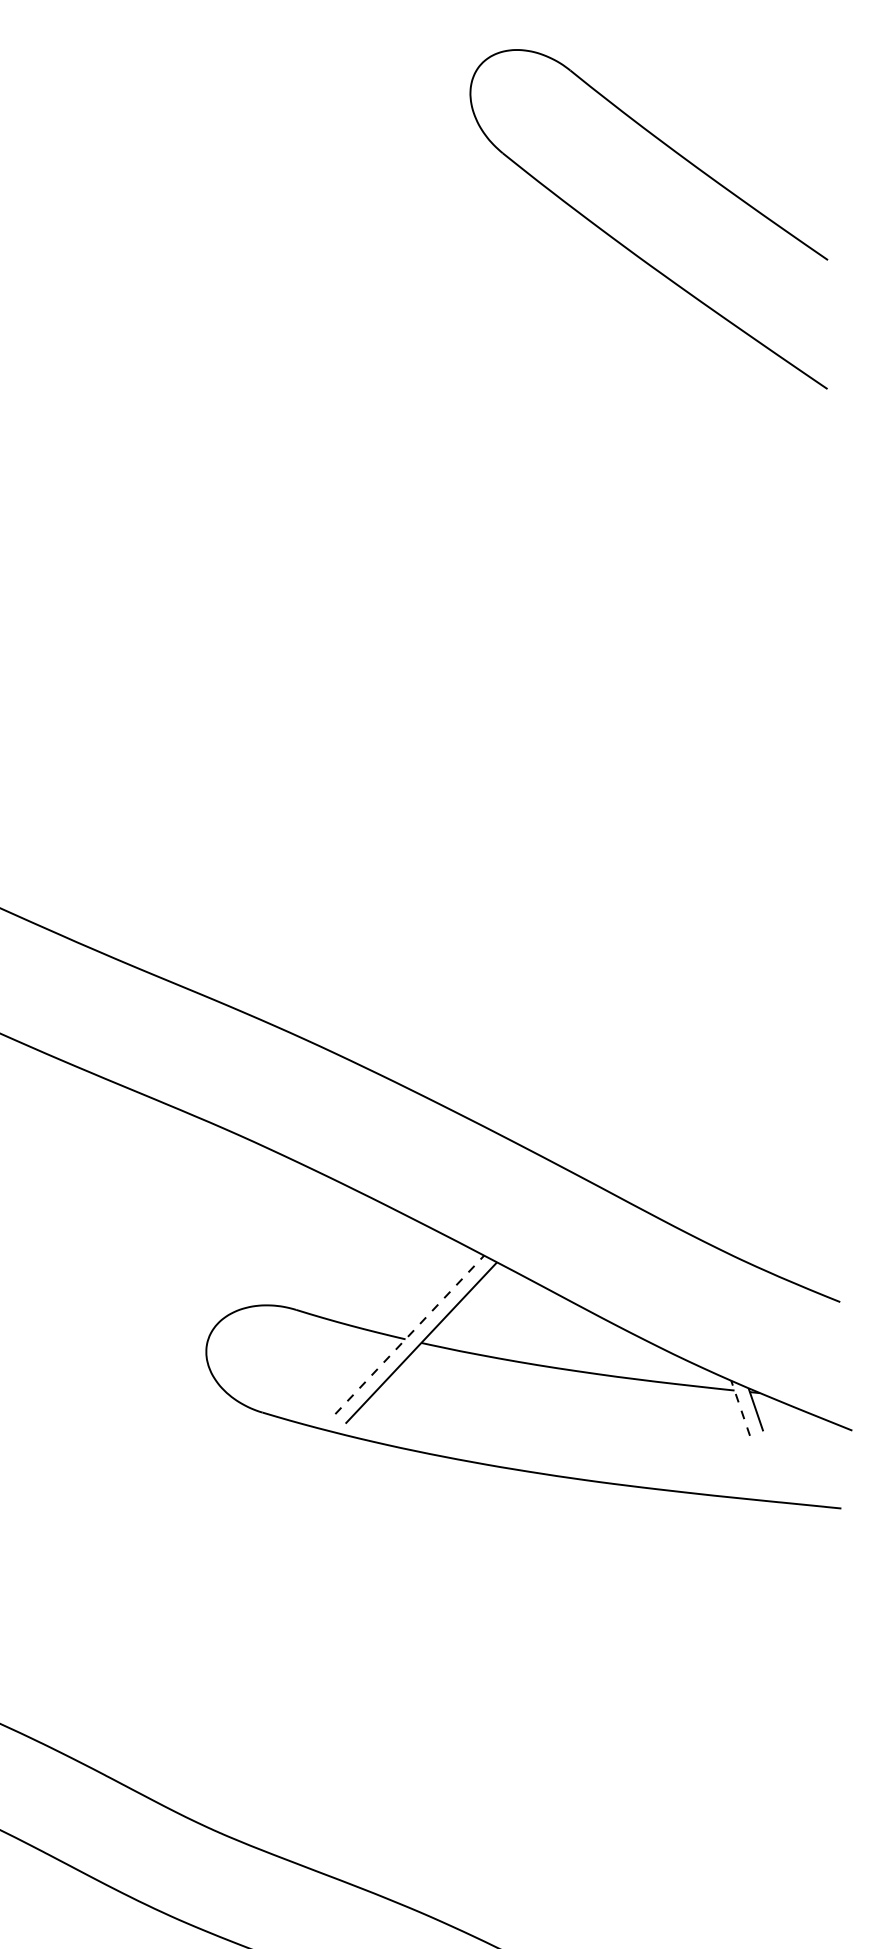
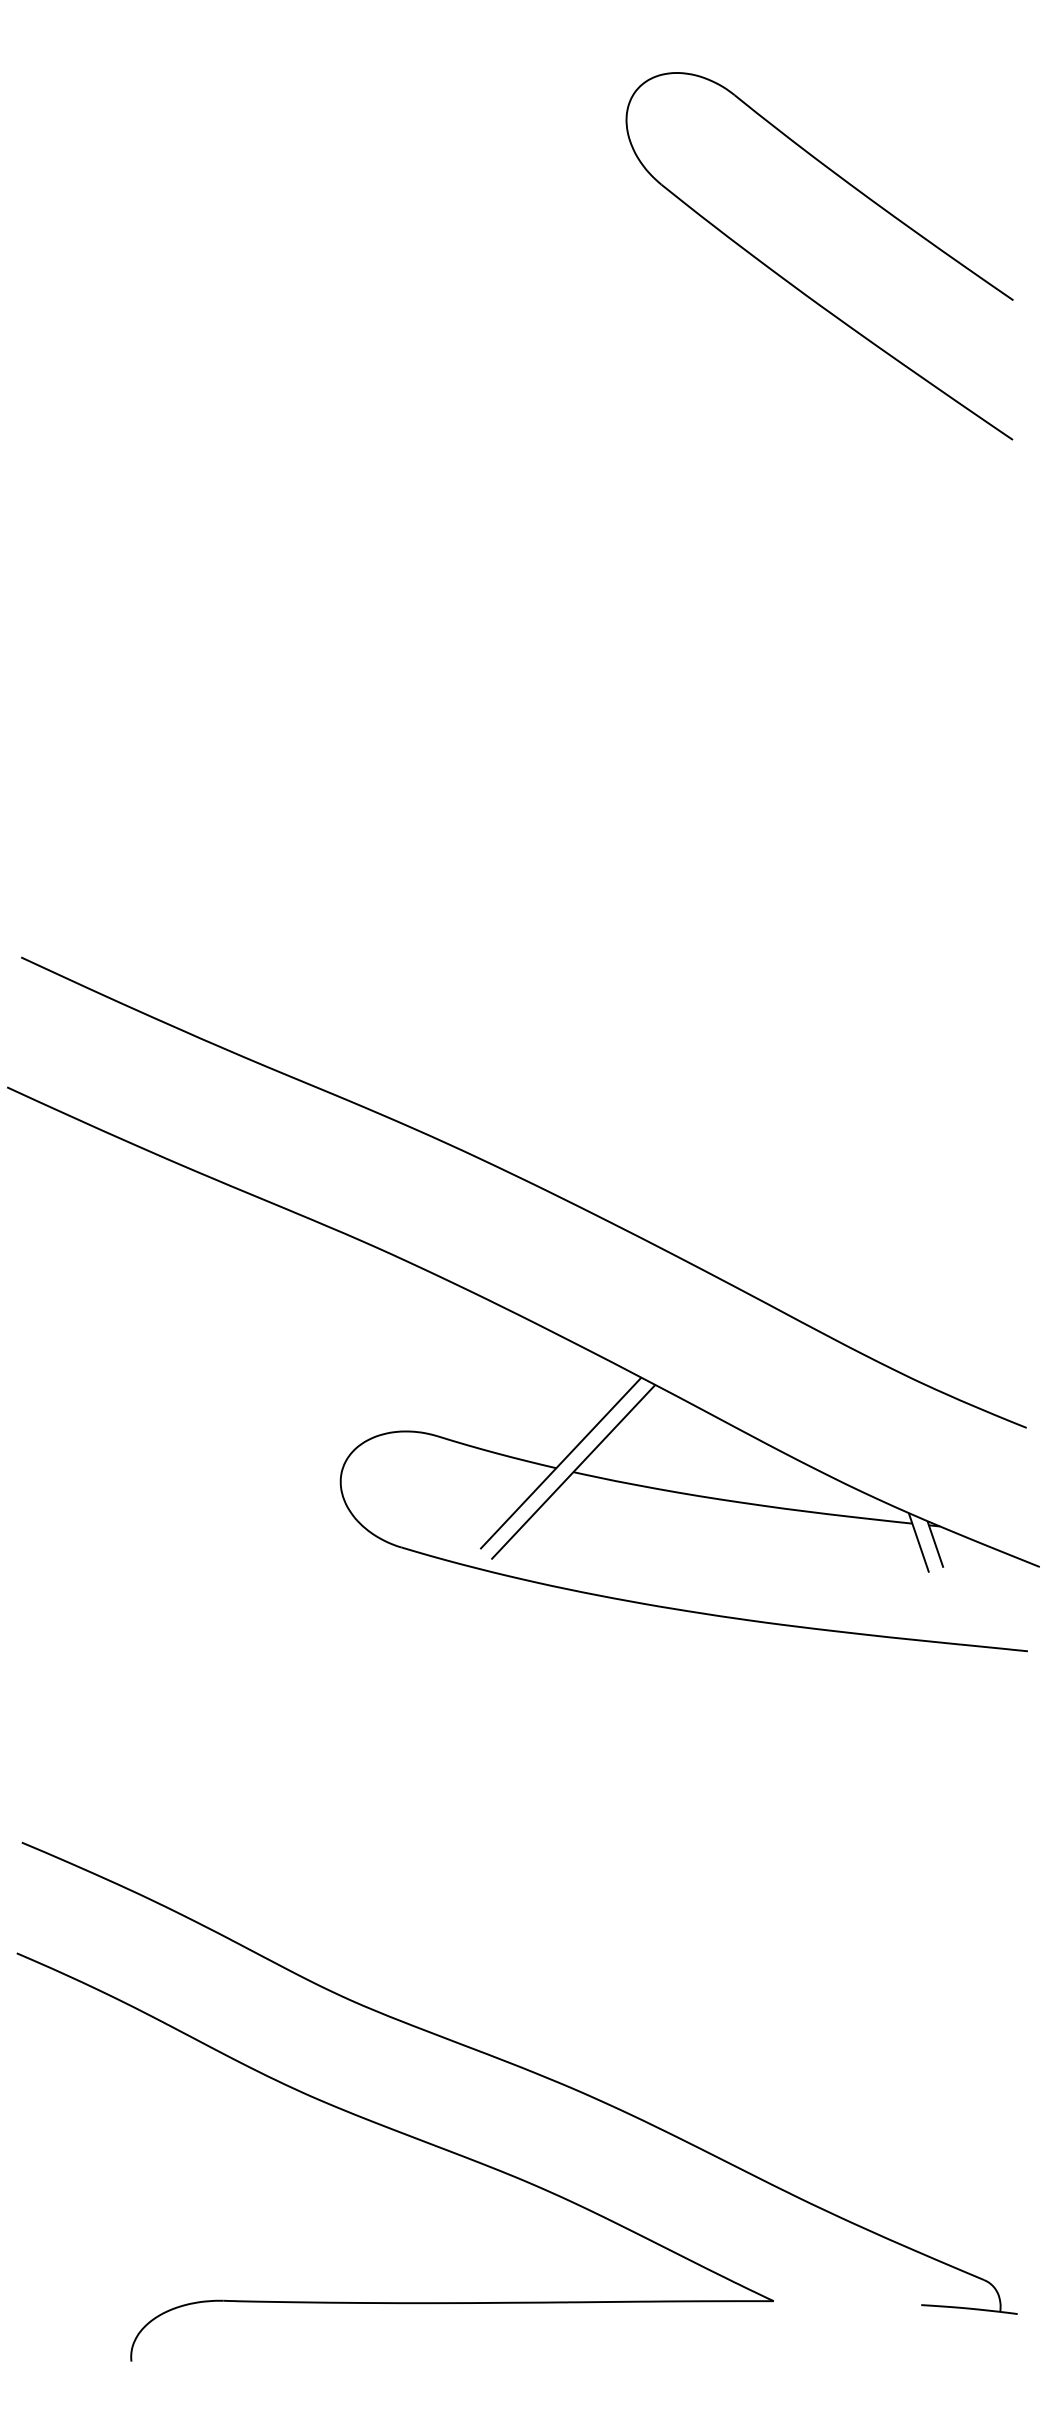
line: (409, 1334) -> (560, 1463), dashed -> solid
line: (740, 1407) -> (918, 1542), dashed -> solid

